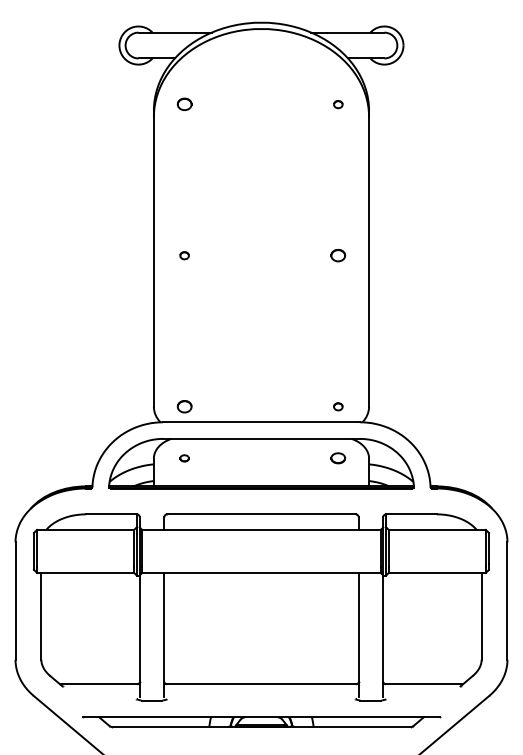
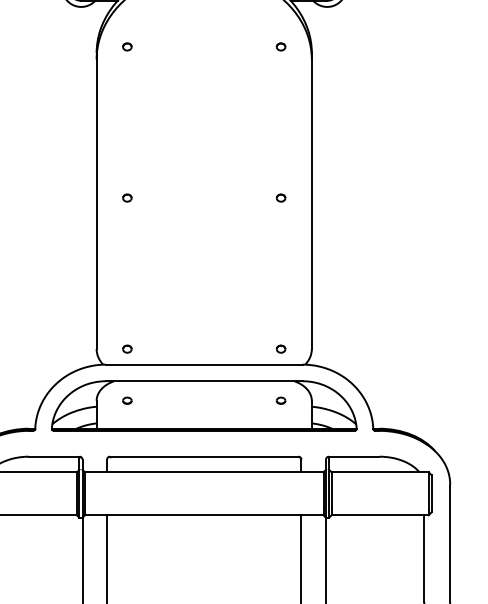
part: (184, 104) -> (127, 46), size x0.62
part: (338, 255) -> (281, 197), size x0.62
part: (184, 406) -> (127, 348), size x0.62
part: (338, 458) -> (281, 400), size x0.62

